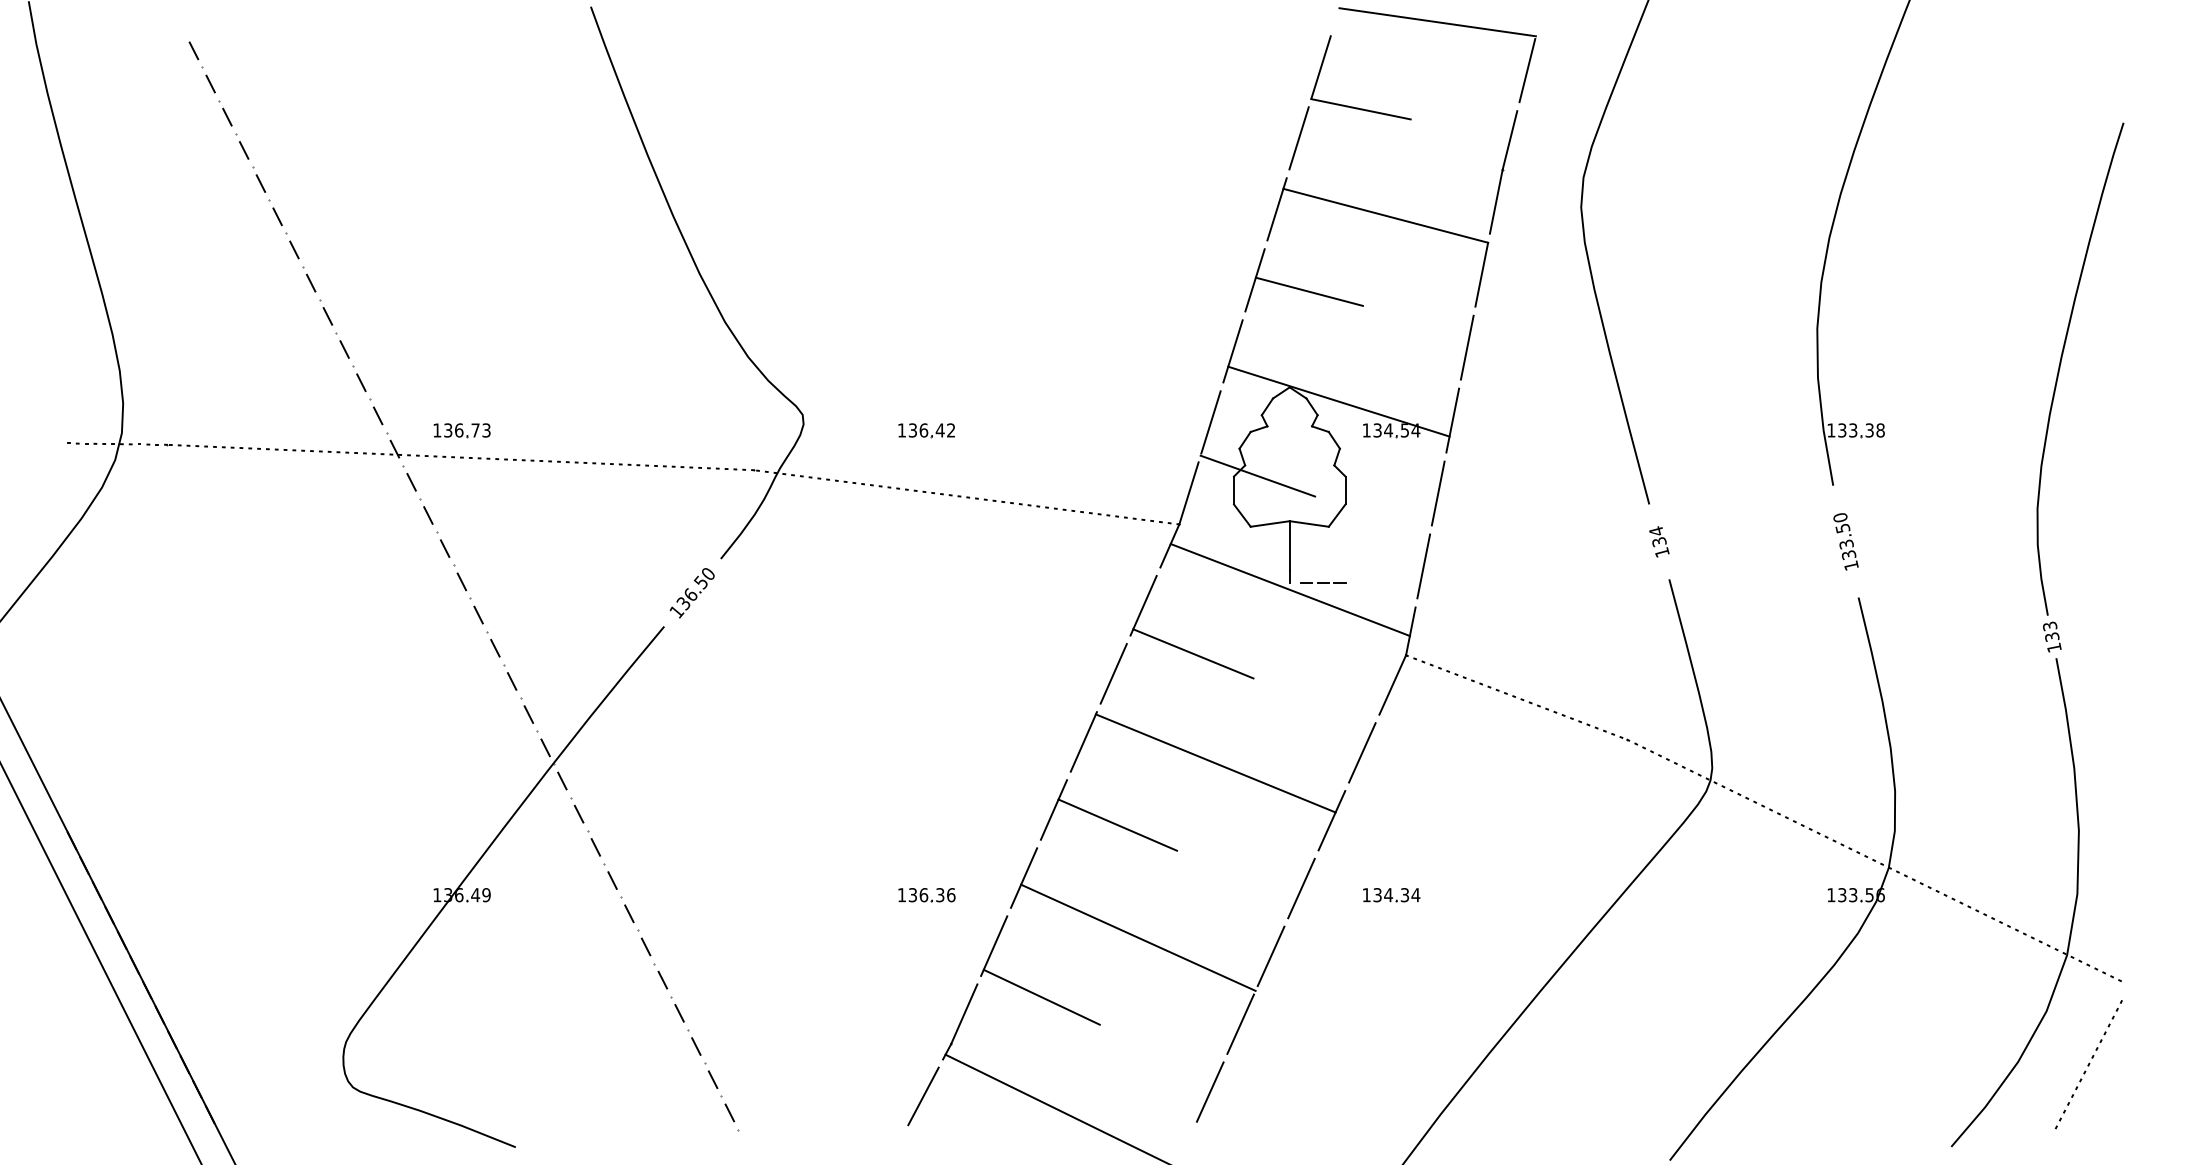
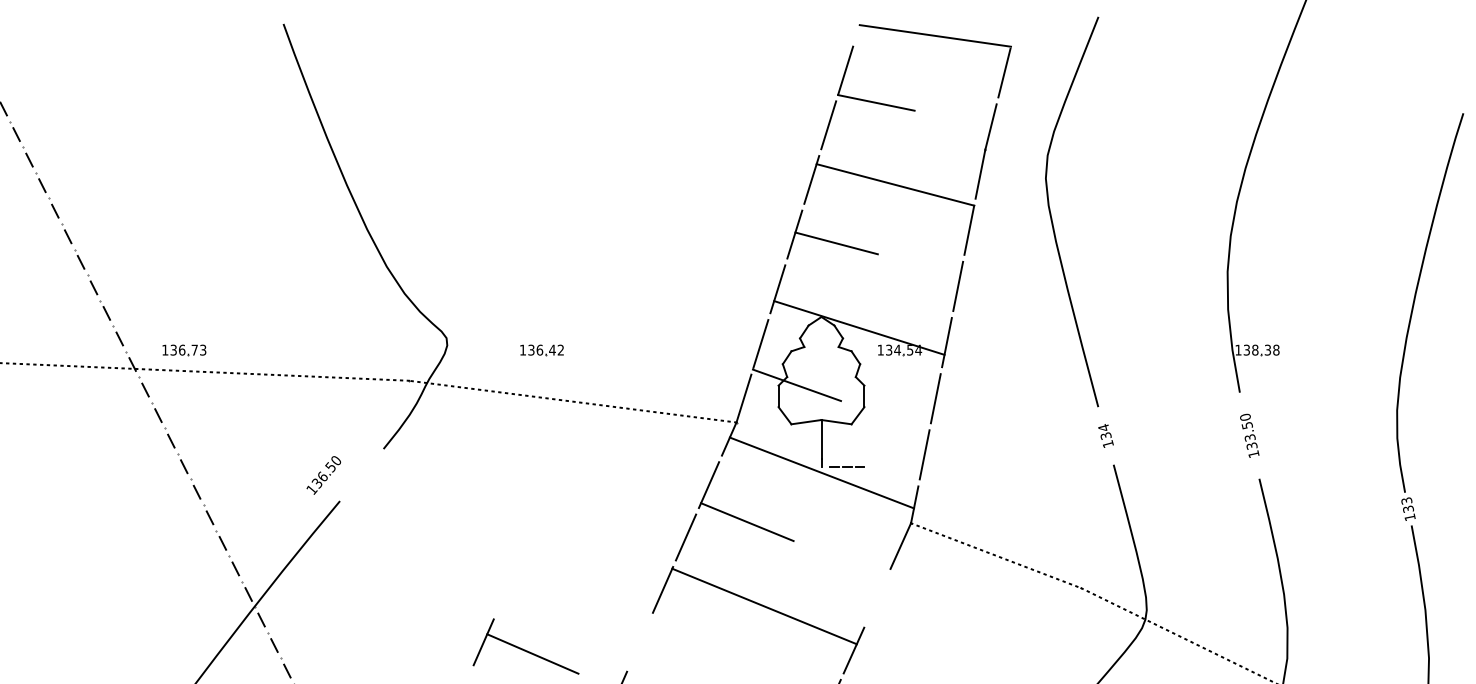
text: (1853, 430) -> (1255, 350), 133.38 -> 138.38
text: (691, 593) -> (323, 475), moved
line: (1362, 752) -> (877, 598), removed
part: (1108, 815) -> (525, 646), moved

